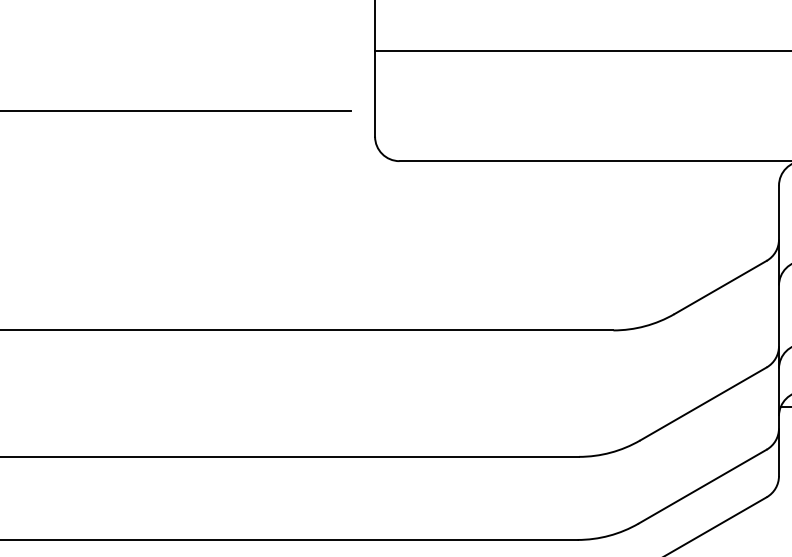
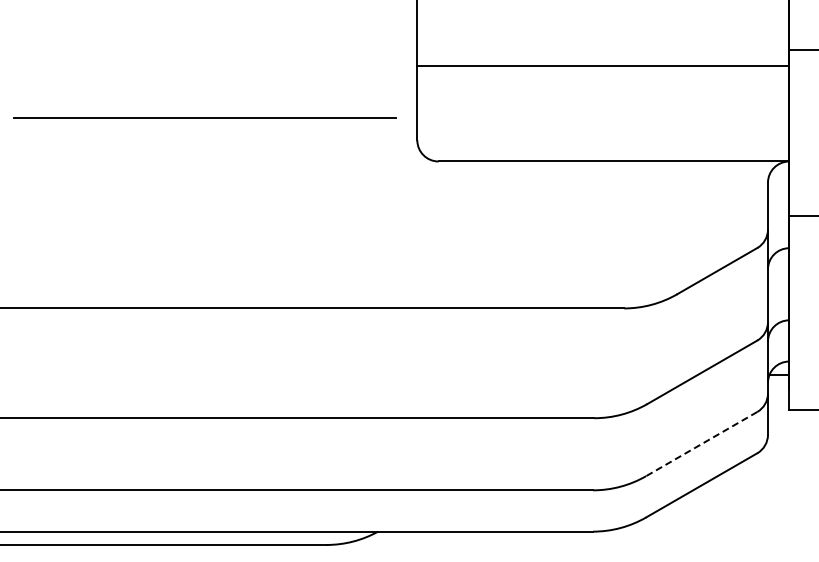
line: (702, 487) -> (701, 444), solid -> dashed

